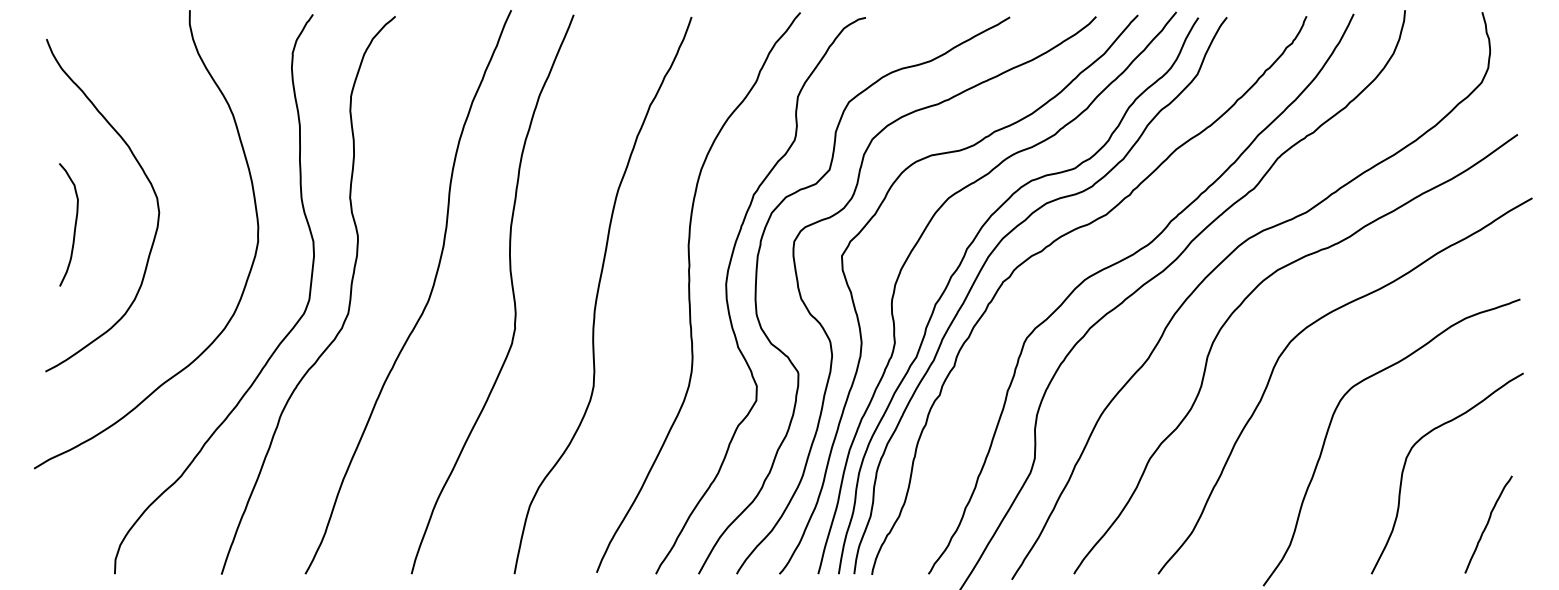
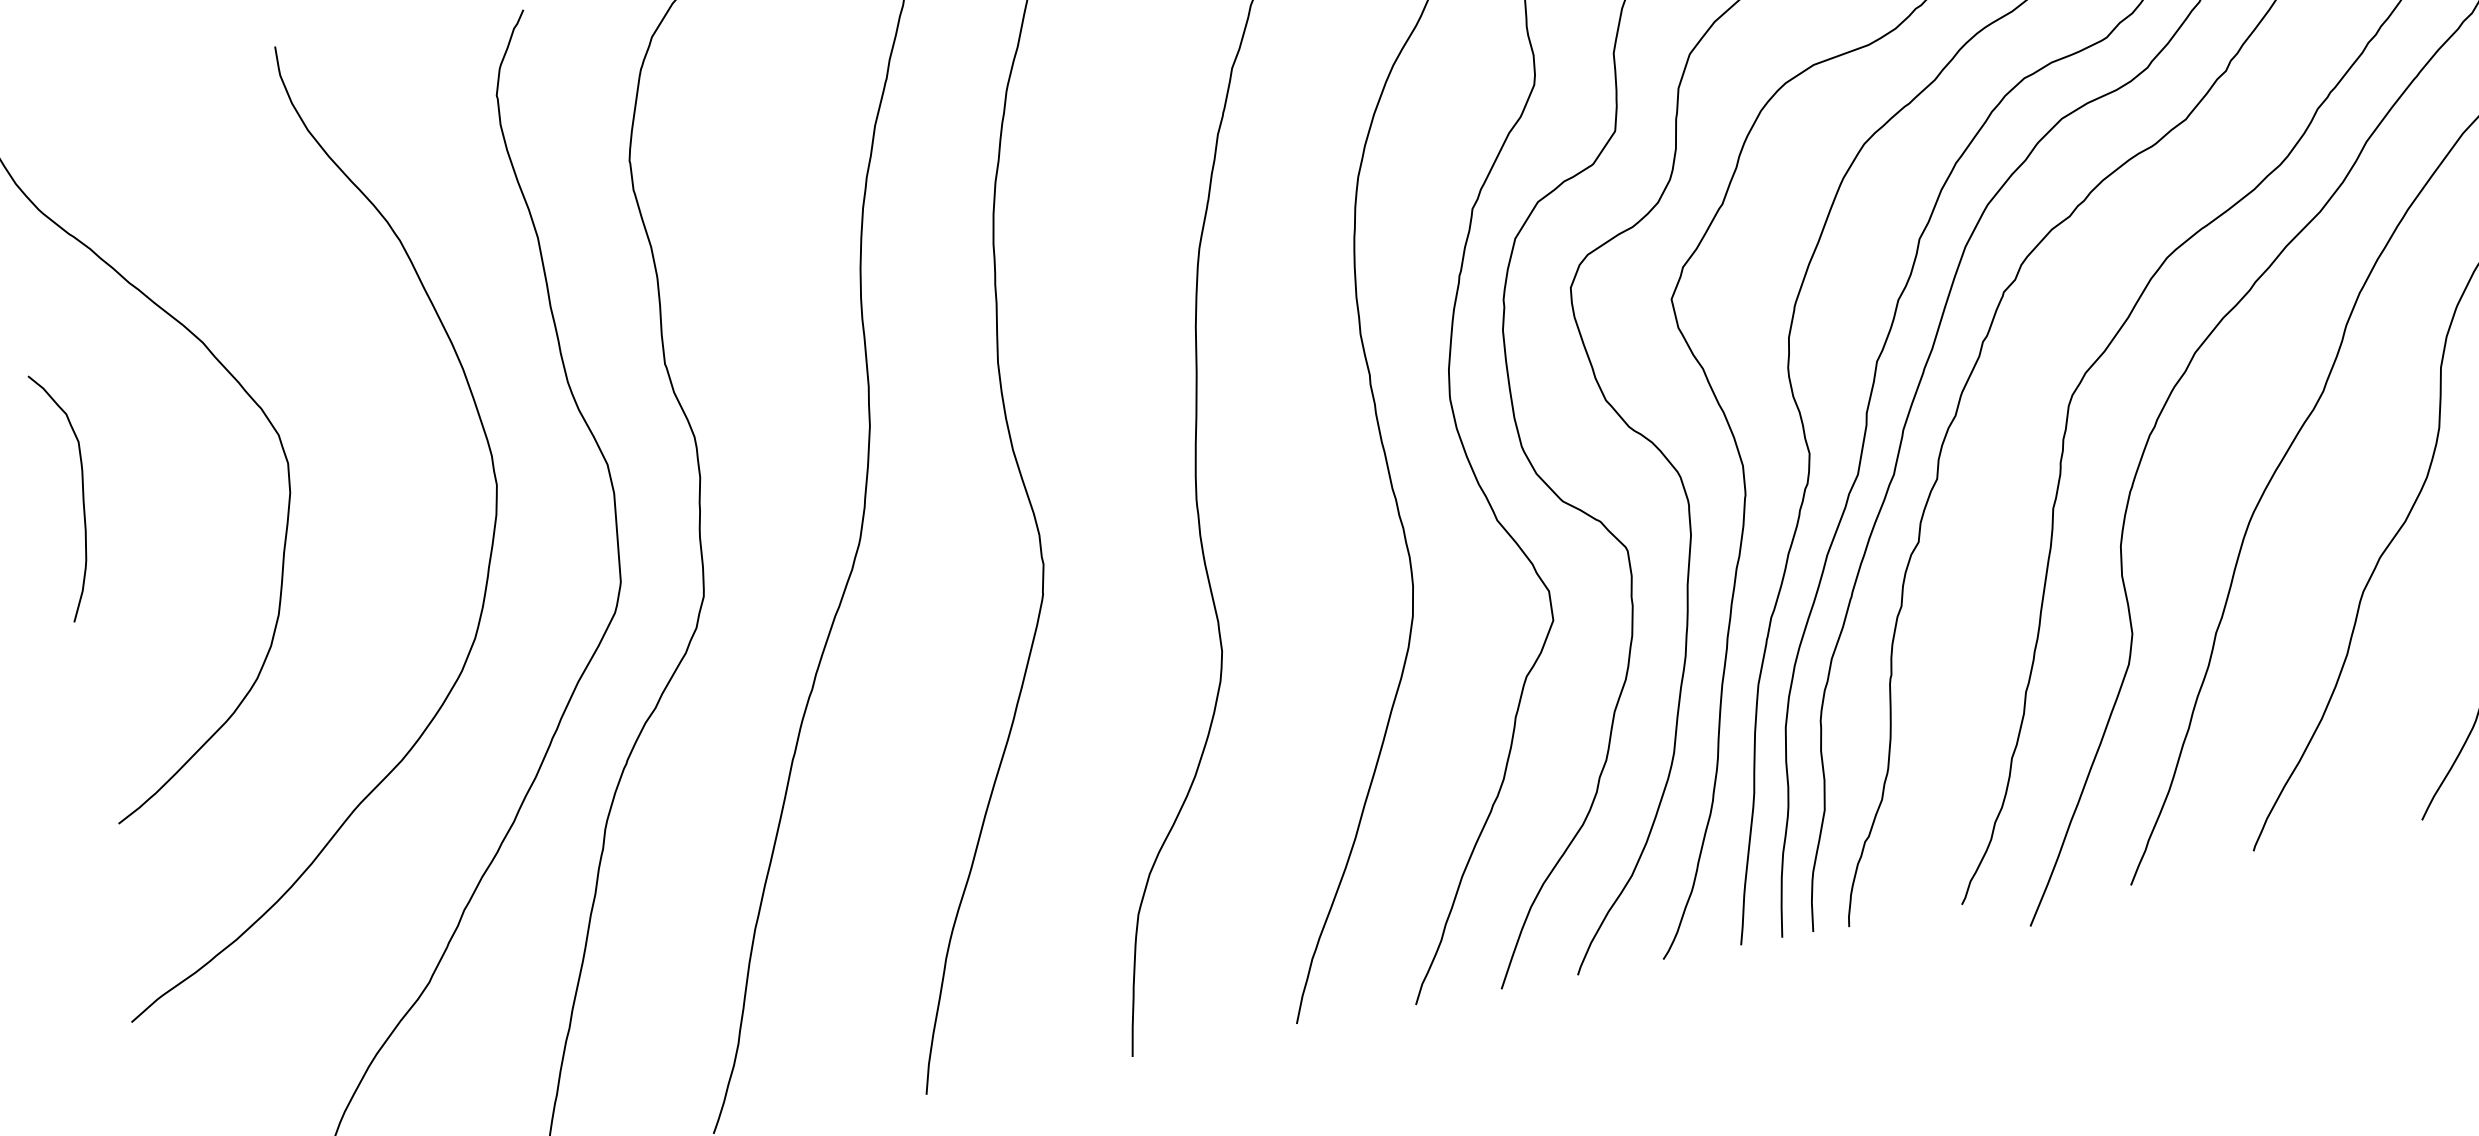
curve: (74, 224) -> (80, 492), moved

